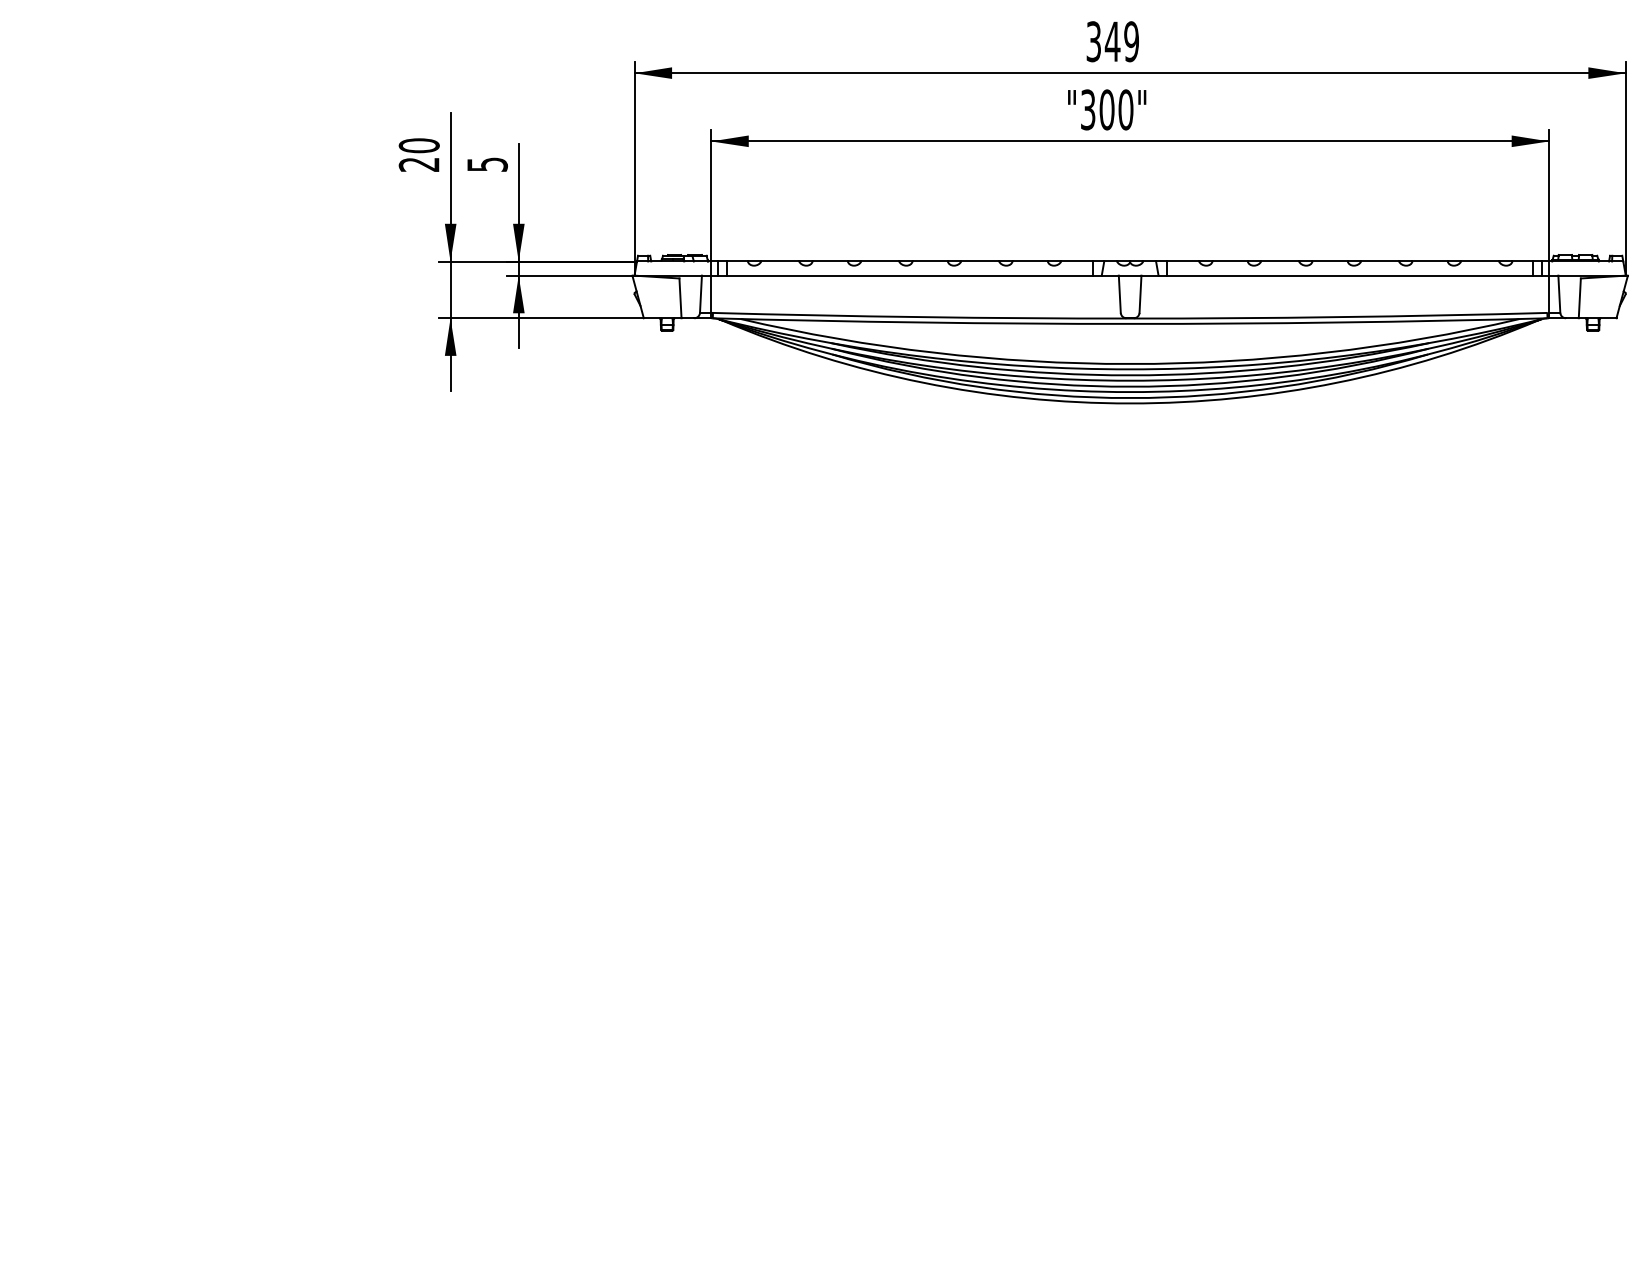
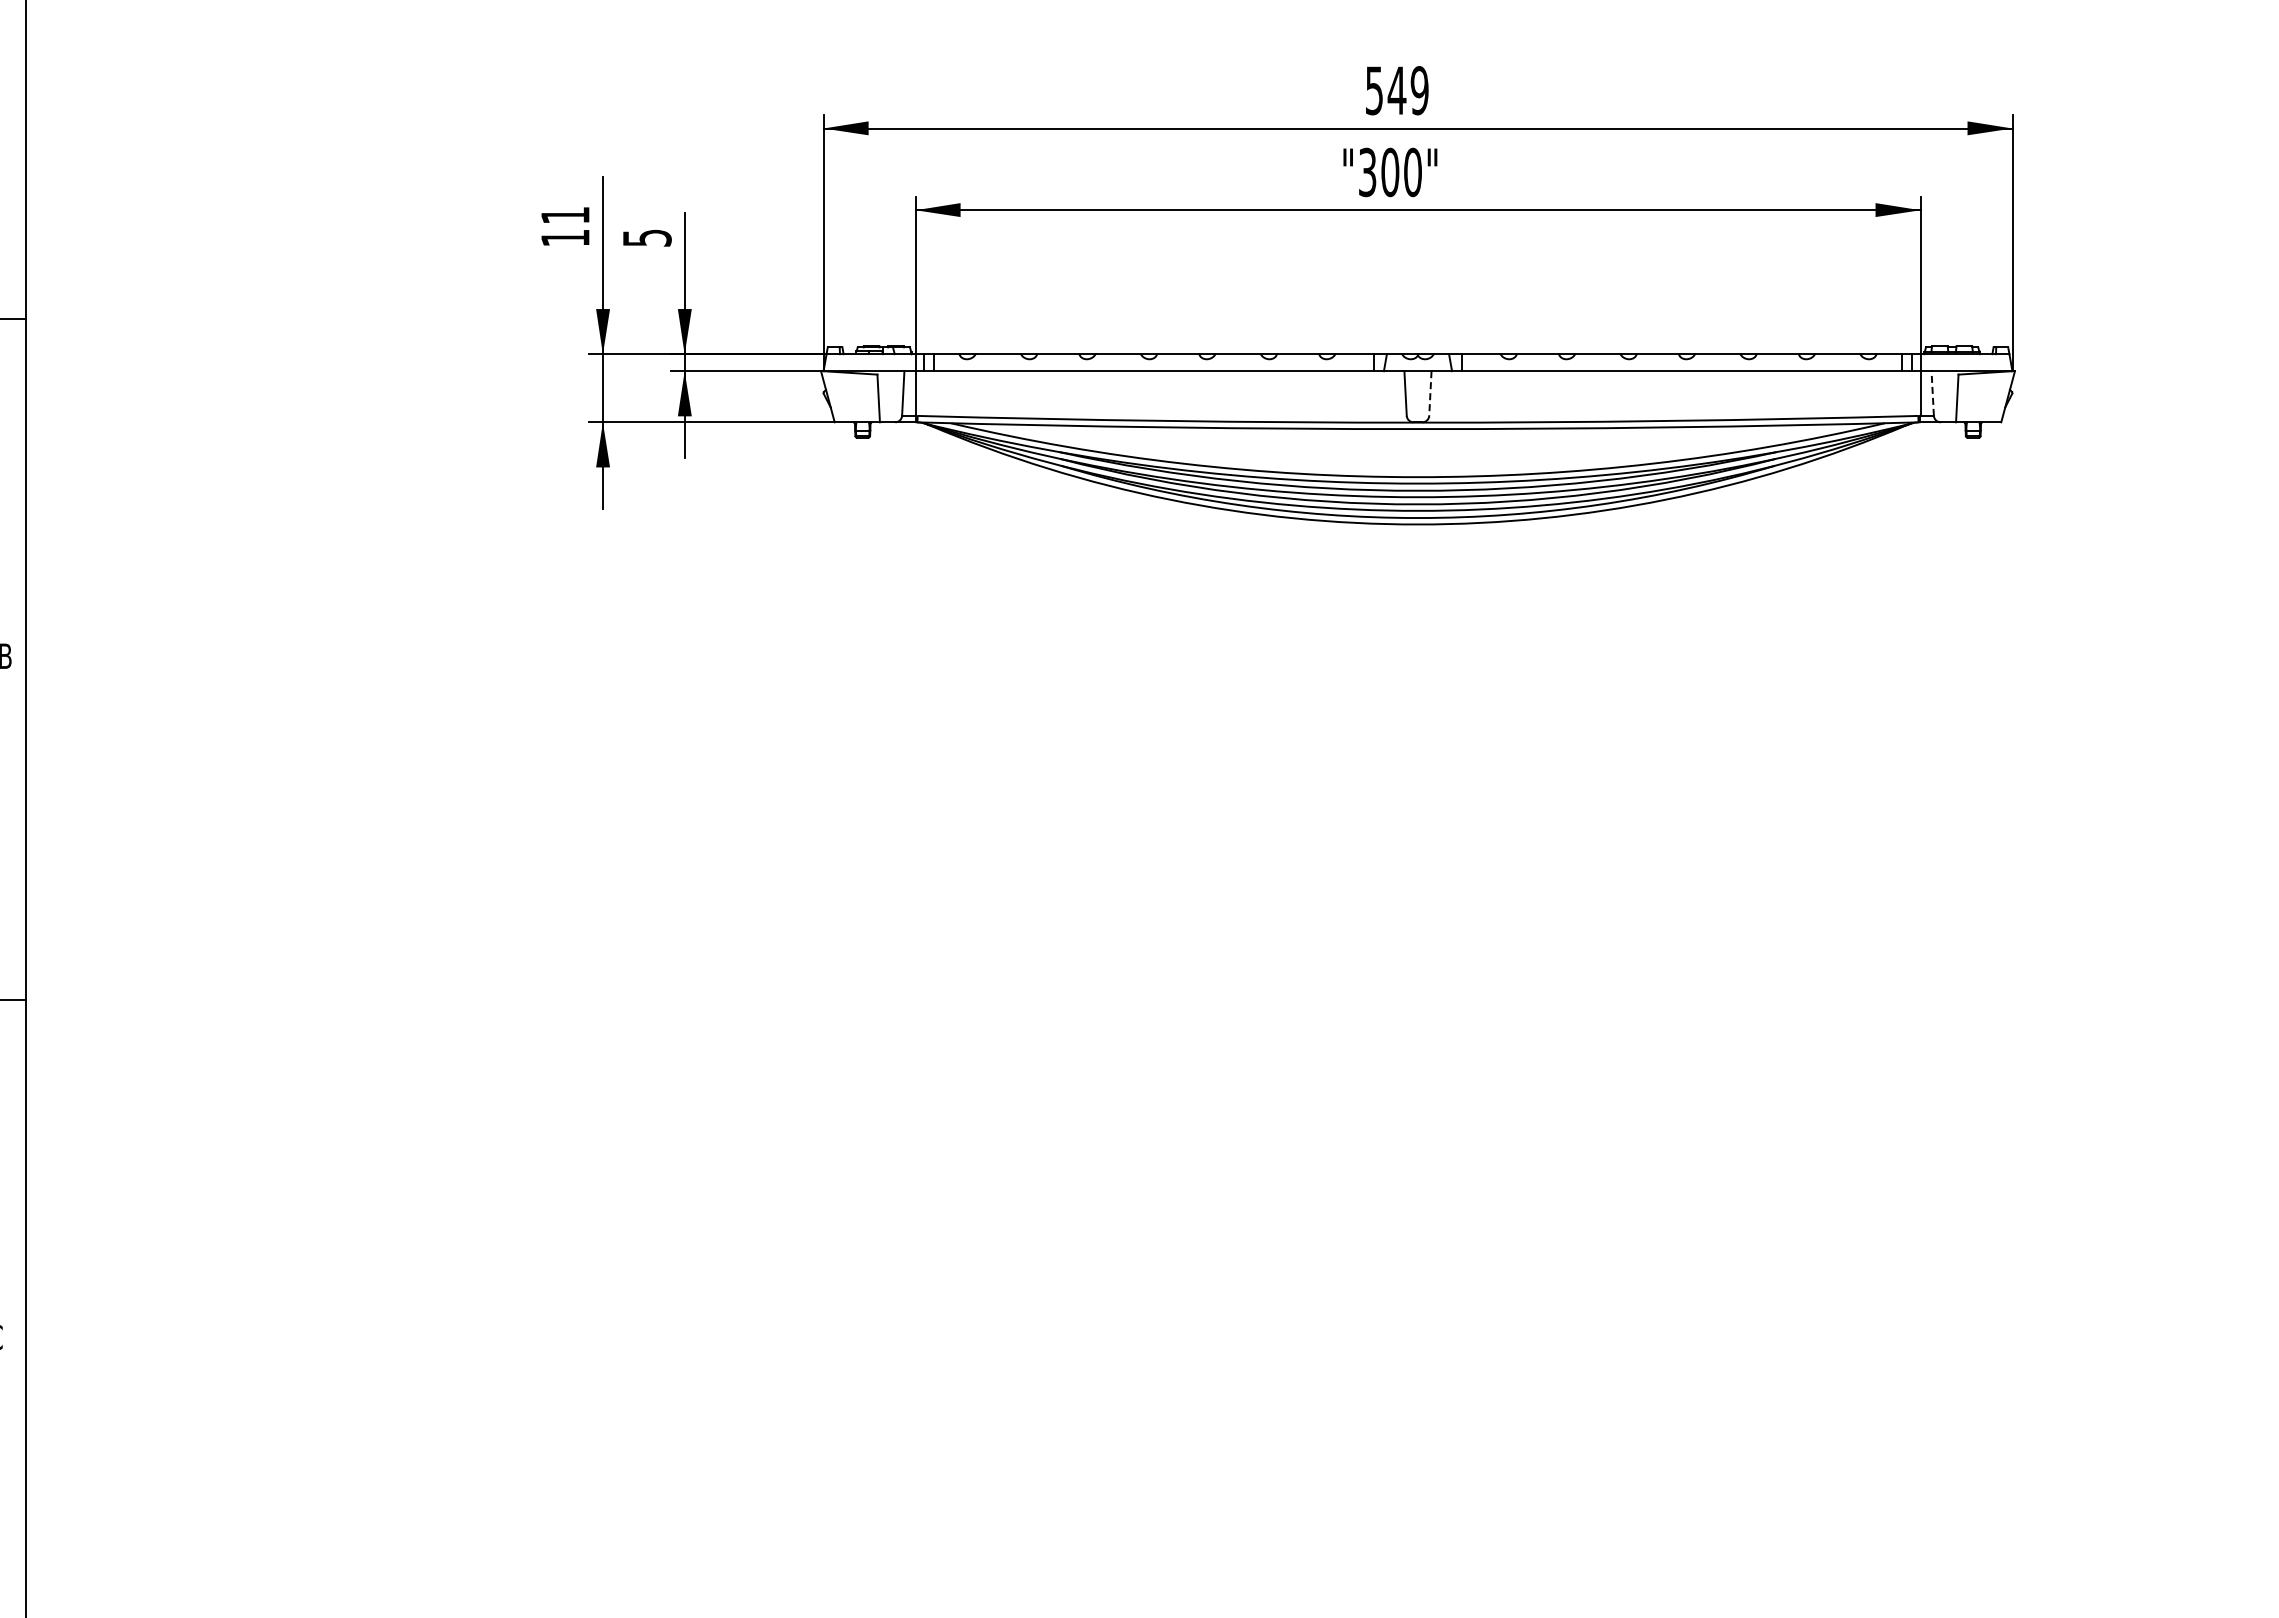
text: (1093, 41) -> (1374, 90), 349 -> 549
text: (419, 154) -> (565, 226), 20 -> 11
line: (1559, 294) -> (1932, 393), solid -> dashed
line: (1140, 295) -> (1430, 394), solid -> dashed

